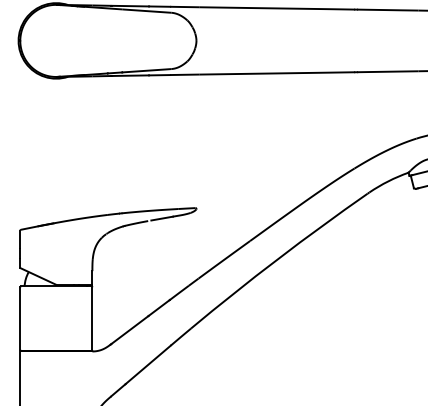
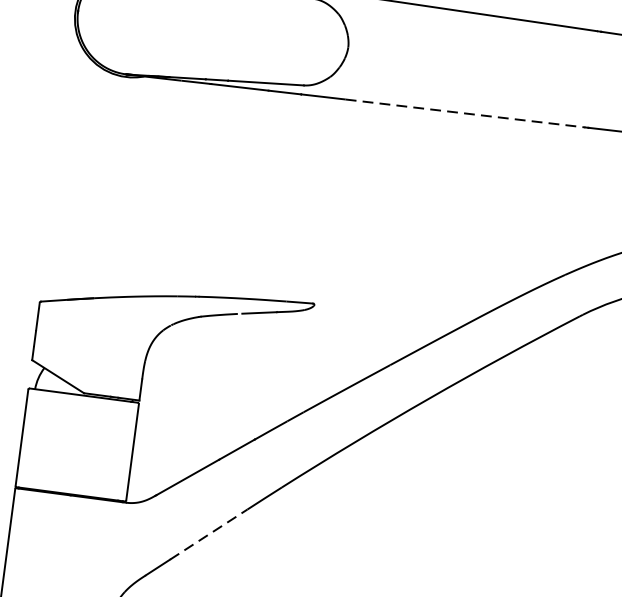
line: (277, 73) -> (466, 113), solid -> dashed
line: (148, 364) -> (209, 534), solid -> dashed

